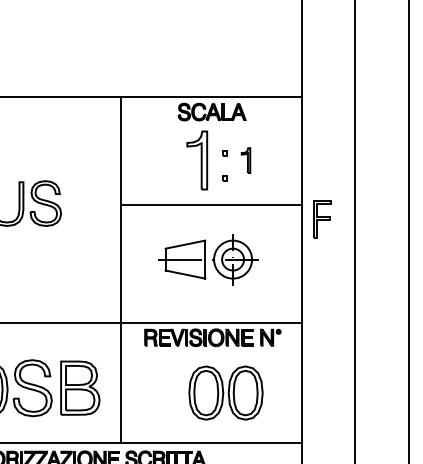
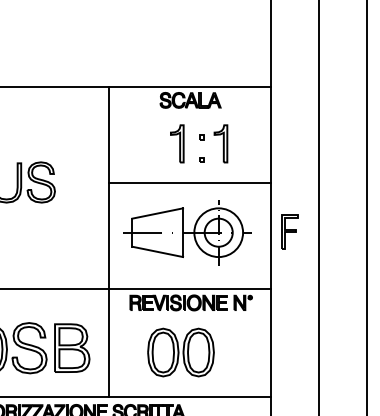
part: (197, 160) -> (177, 143), size x0.71
part: (245, 160) -> (220, 143), size x1.67
part: (322, 219) -> (289, 231), moved
part: (208, 259) -> (187, 232), size x1.43
part: (225, 393) -> (180, 352), moved

